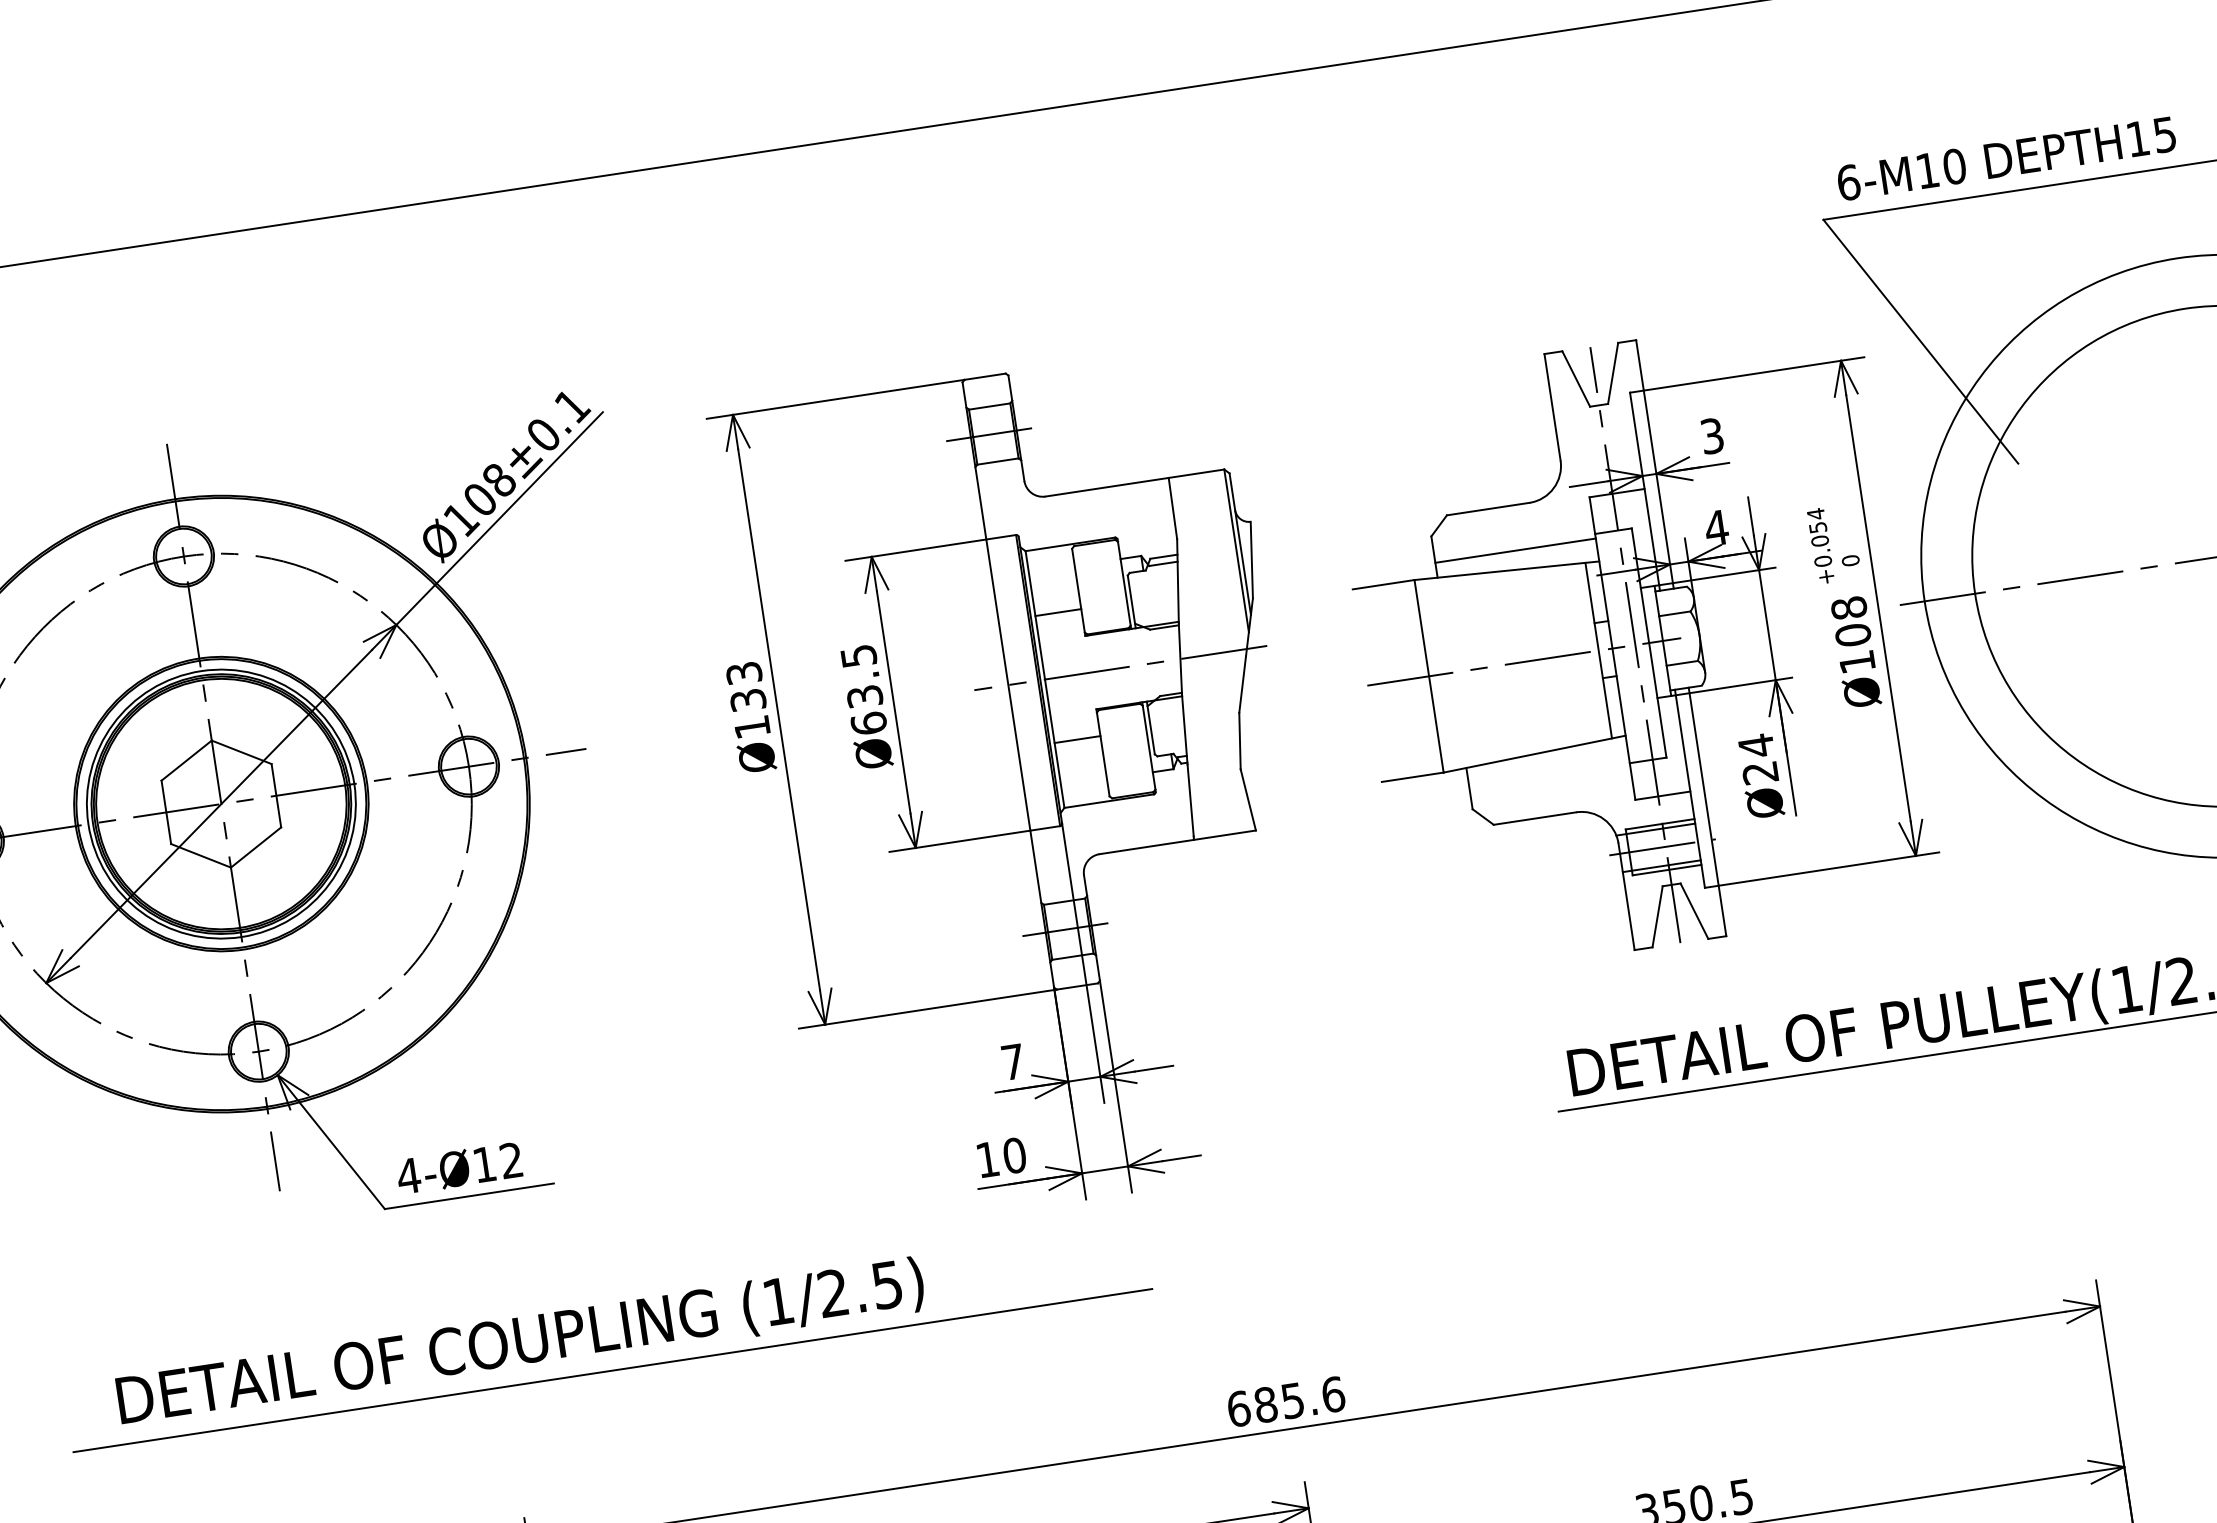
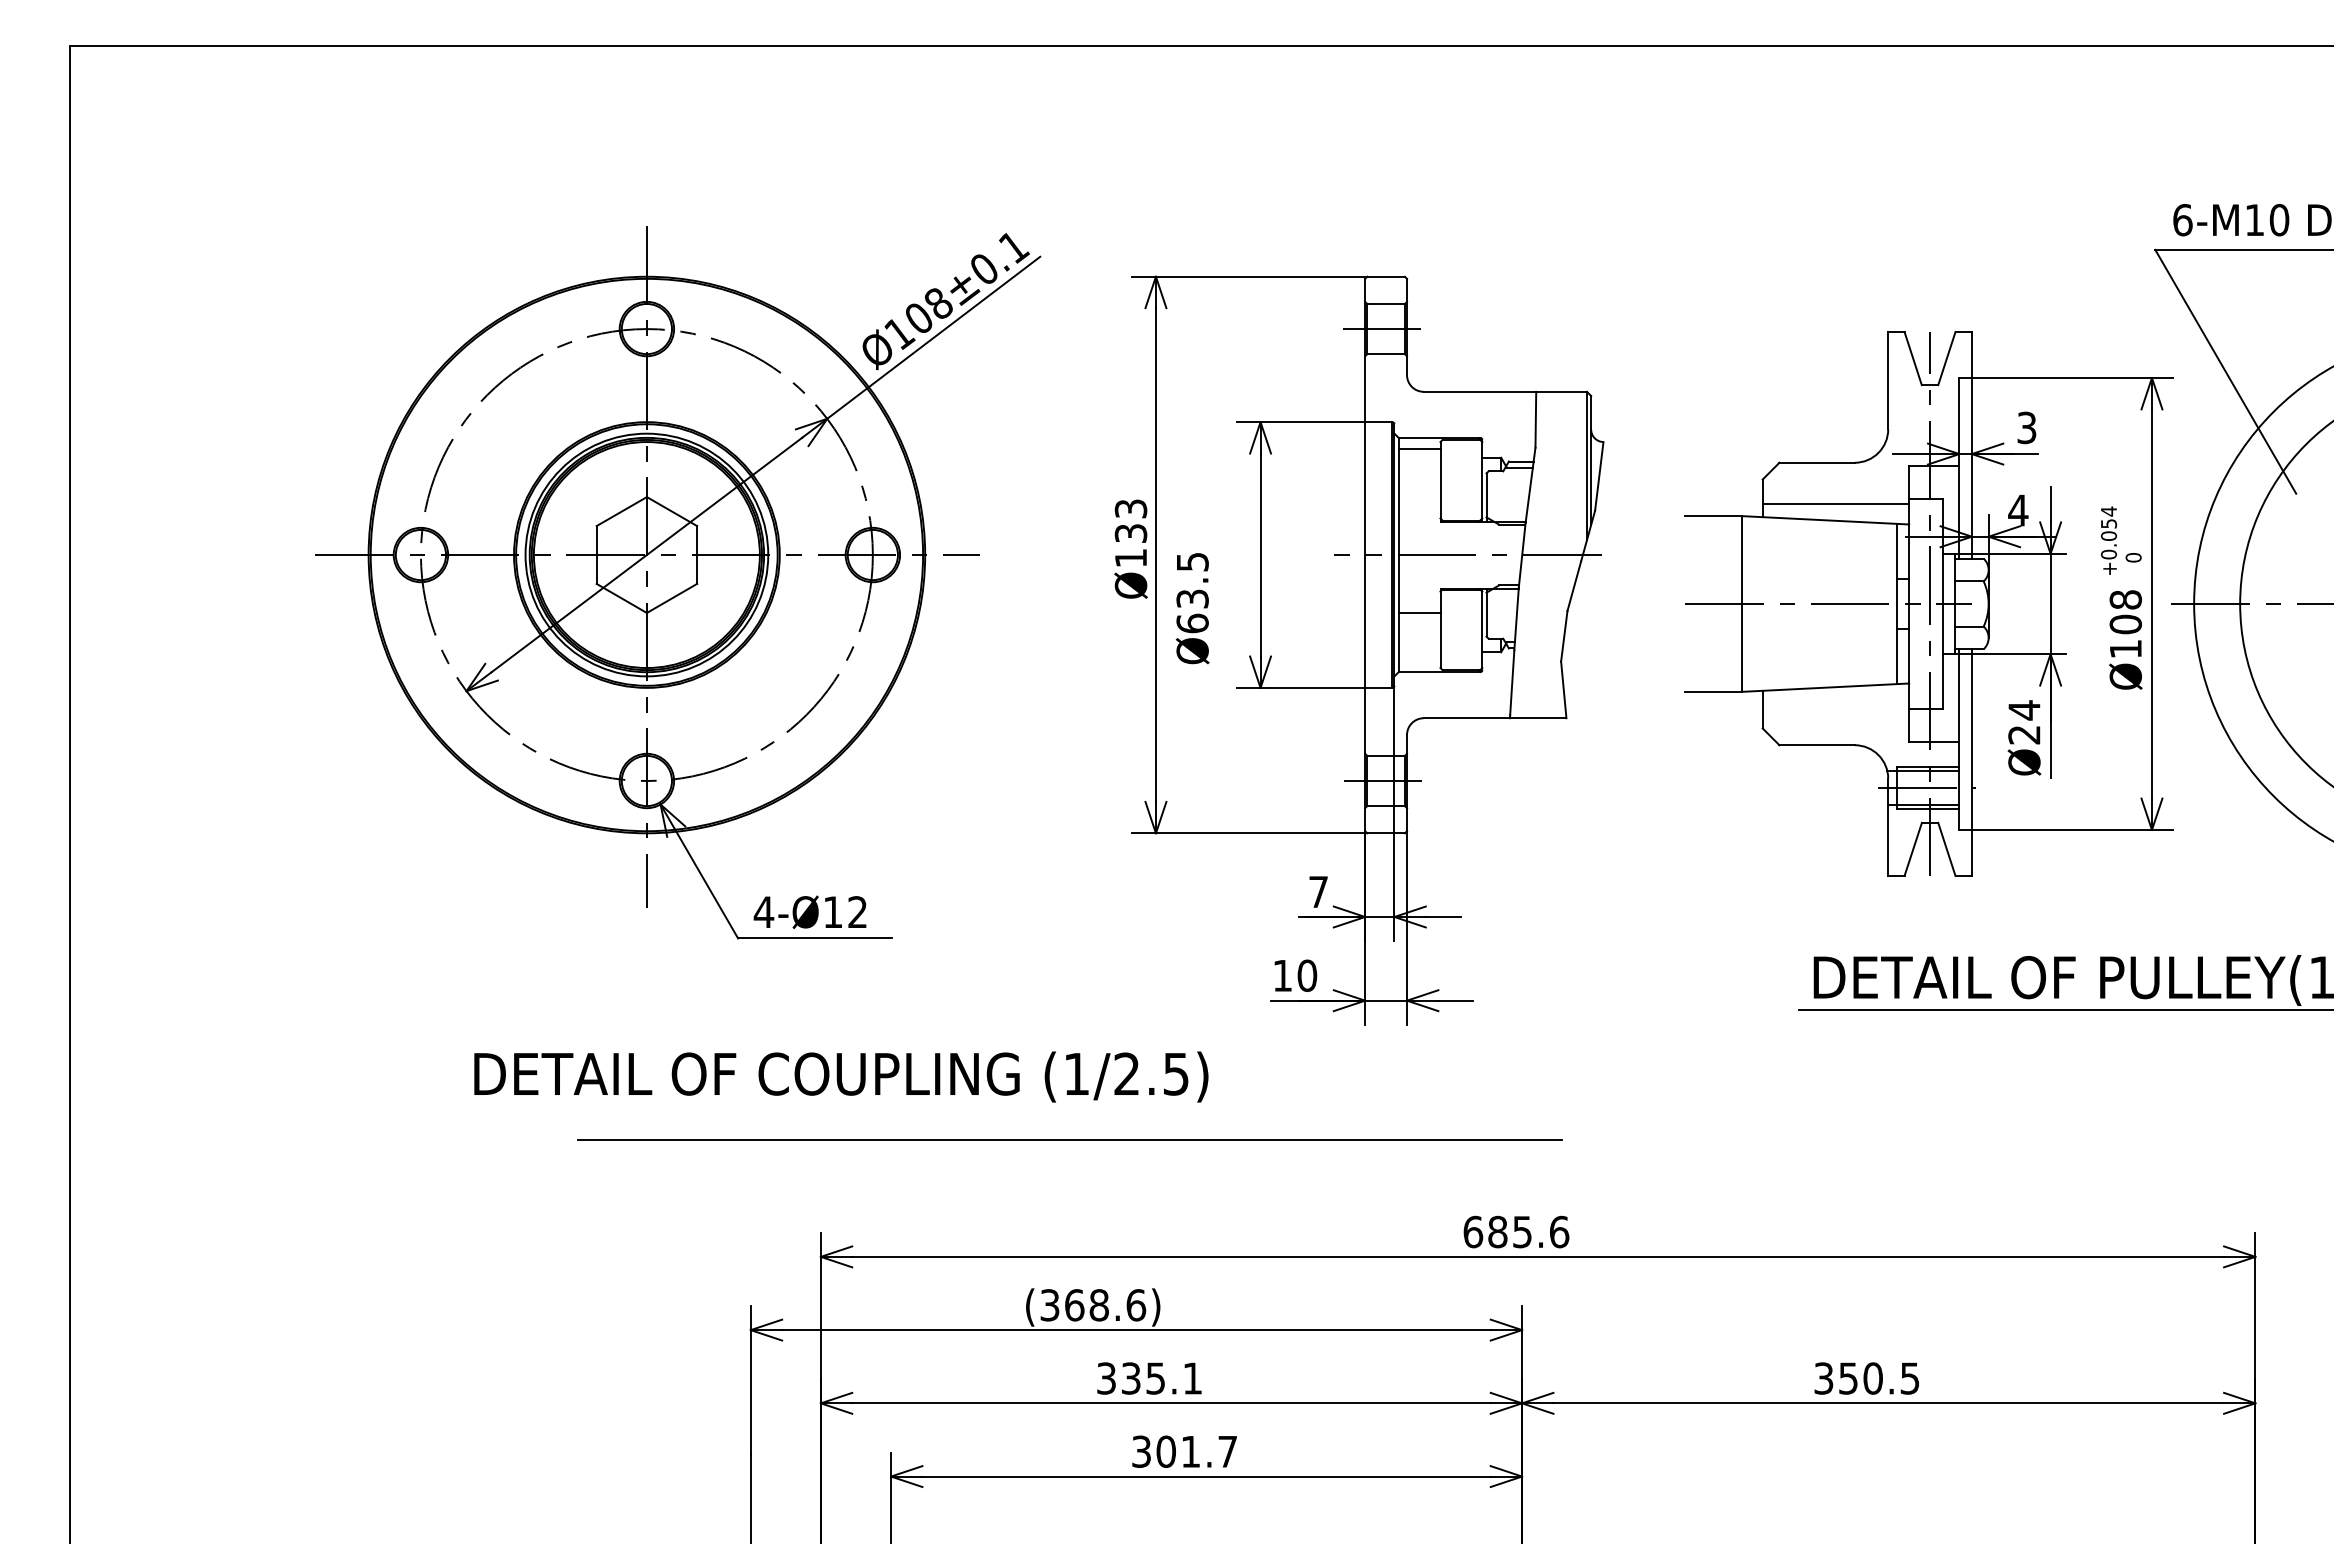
line: (1058, 613) -> (1419, 449), moved
text: (866, 707) -> (1192, 608), moved
line: (612, 1369) -> (1069, 1139), moved

